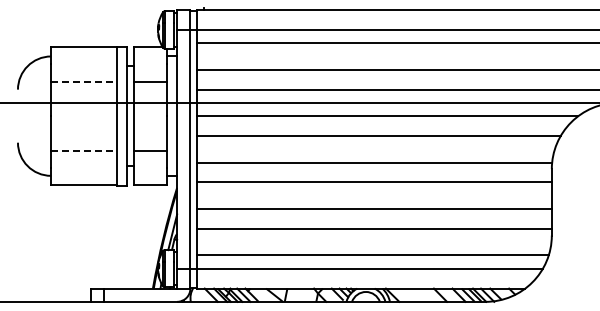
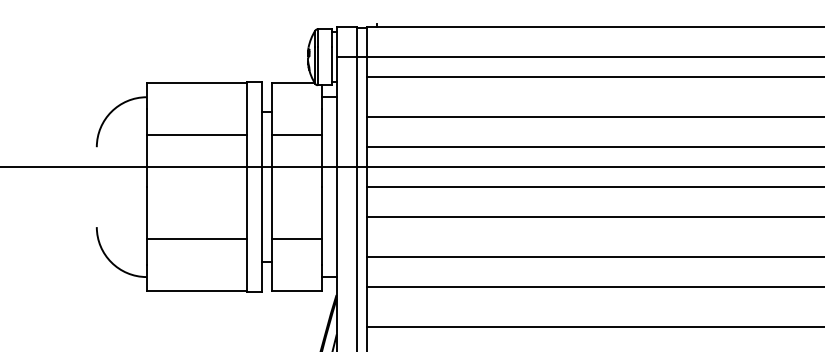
line: (84, 81) -> (197, 134), dashed -> solid
line: (84, 150) -> (197, 238), dashed -> solid

